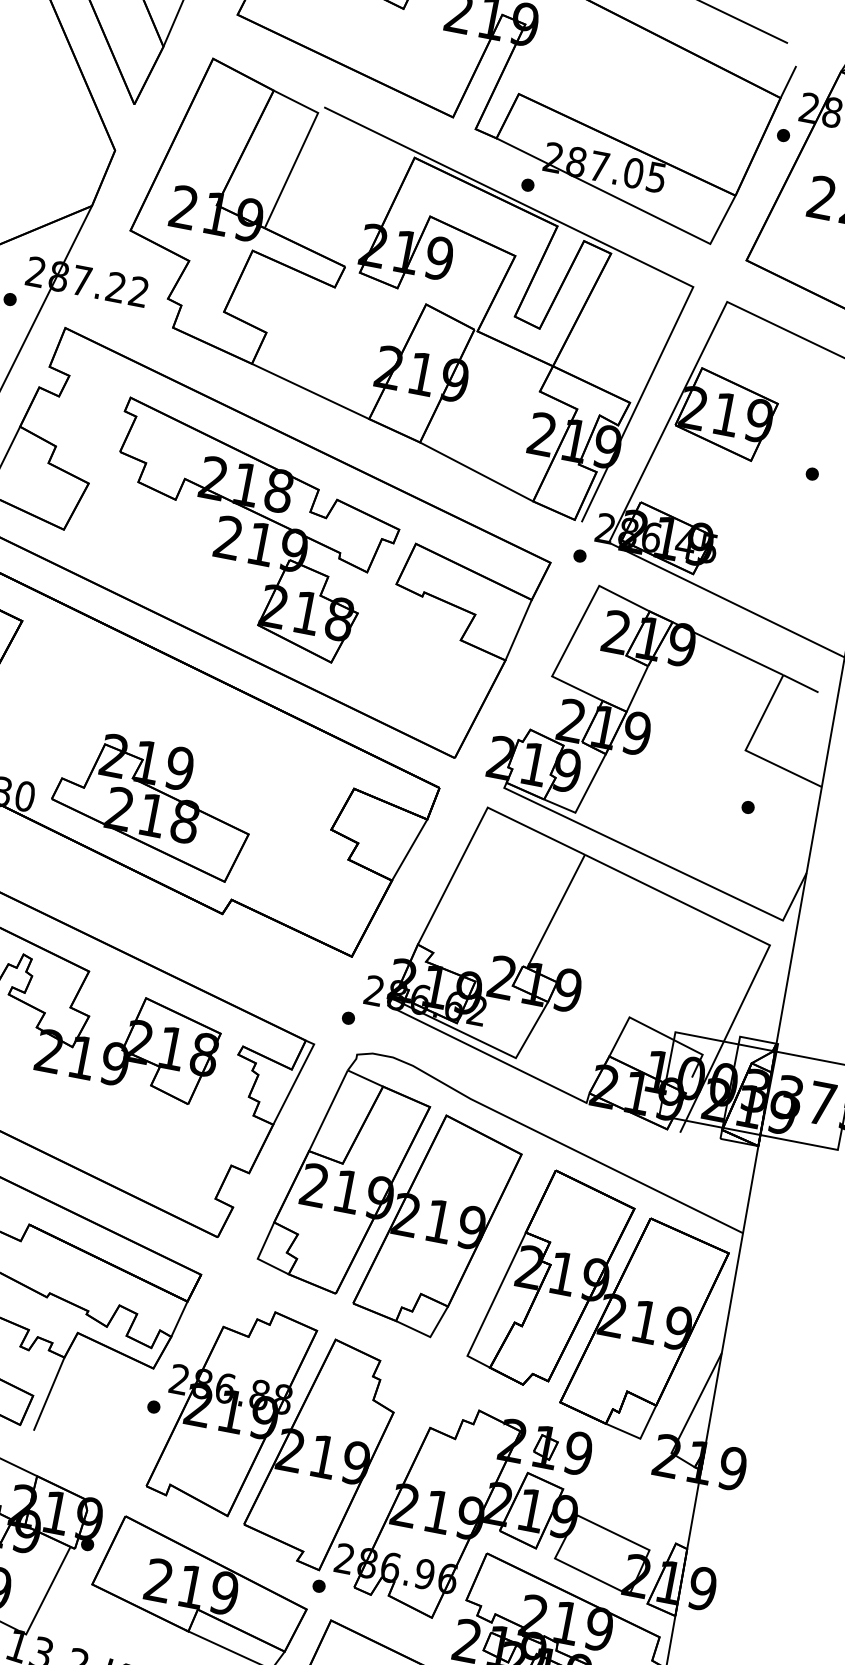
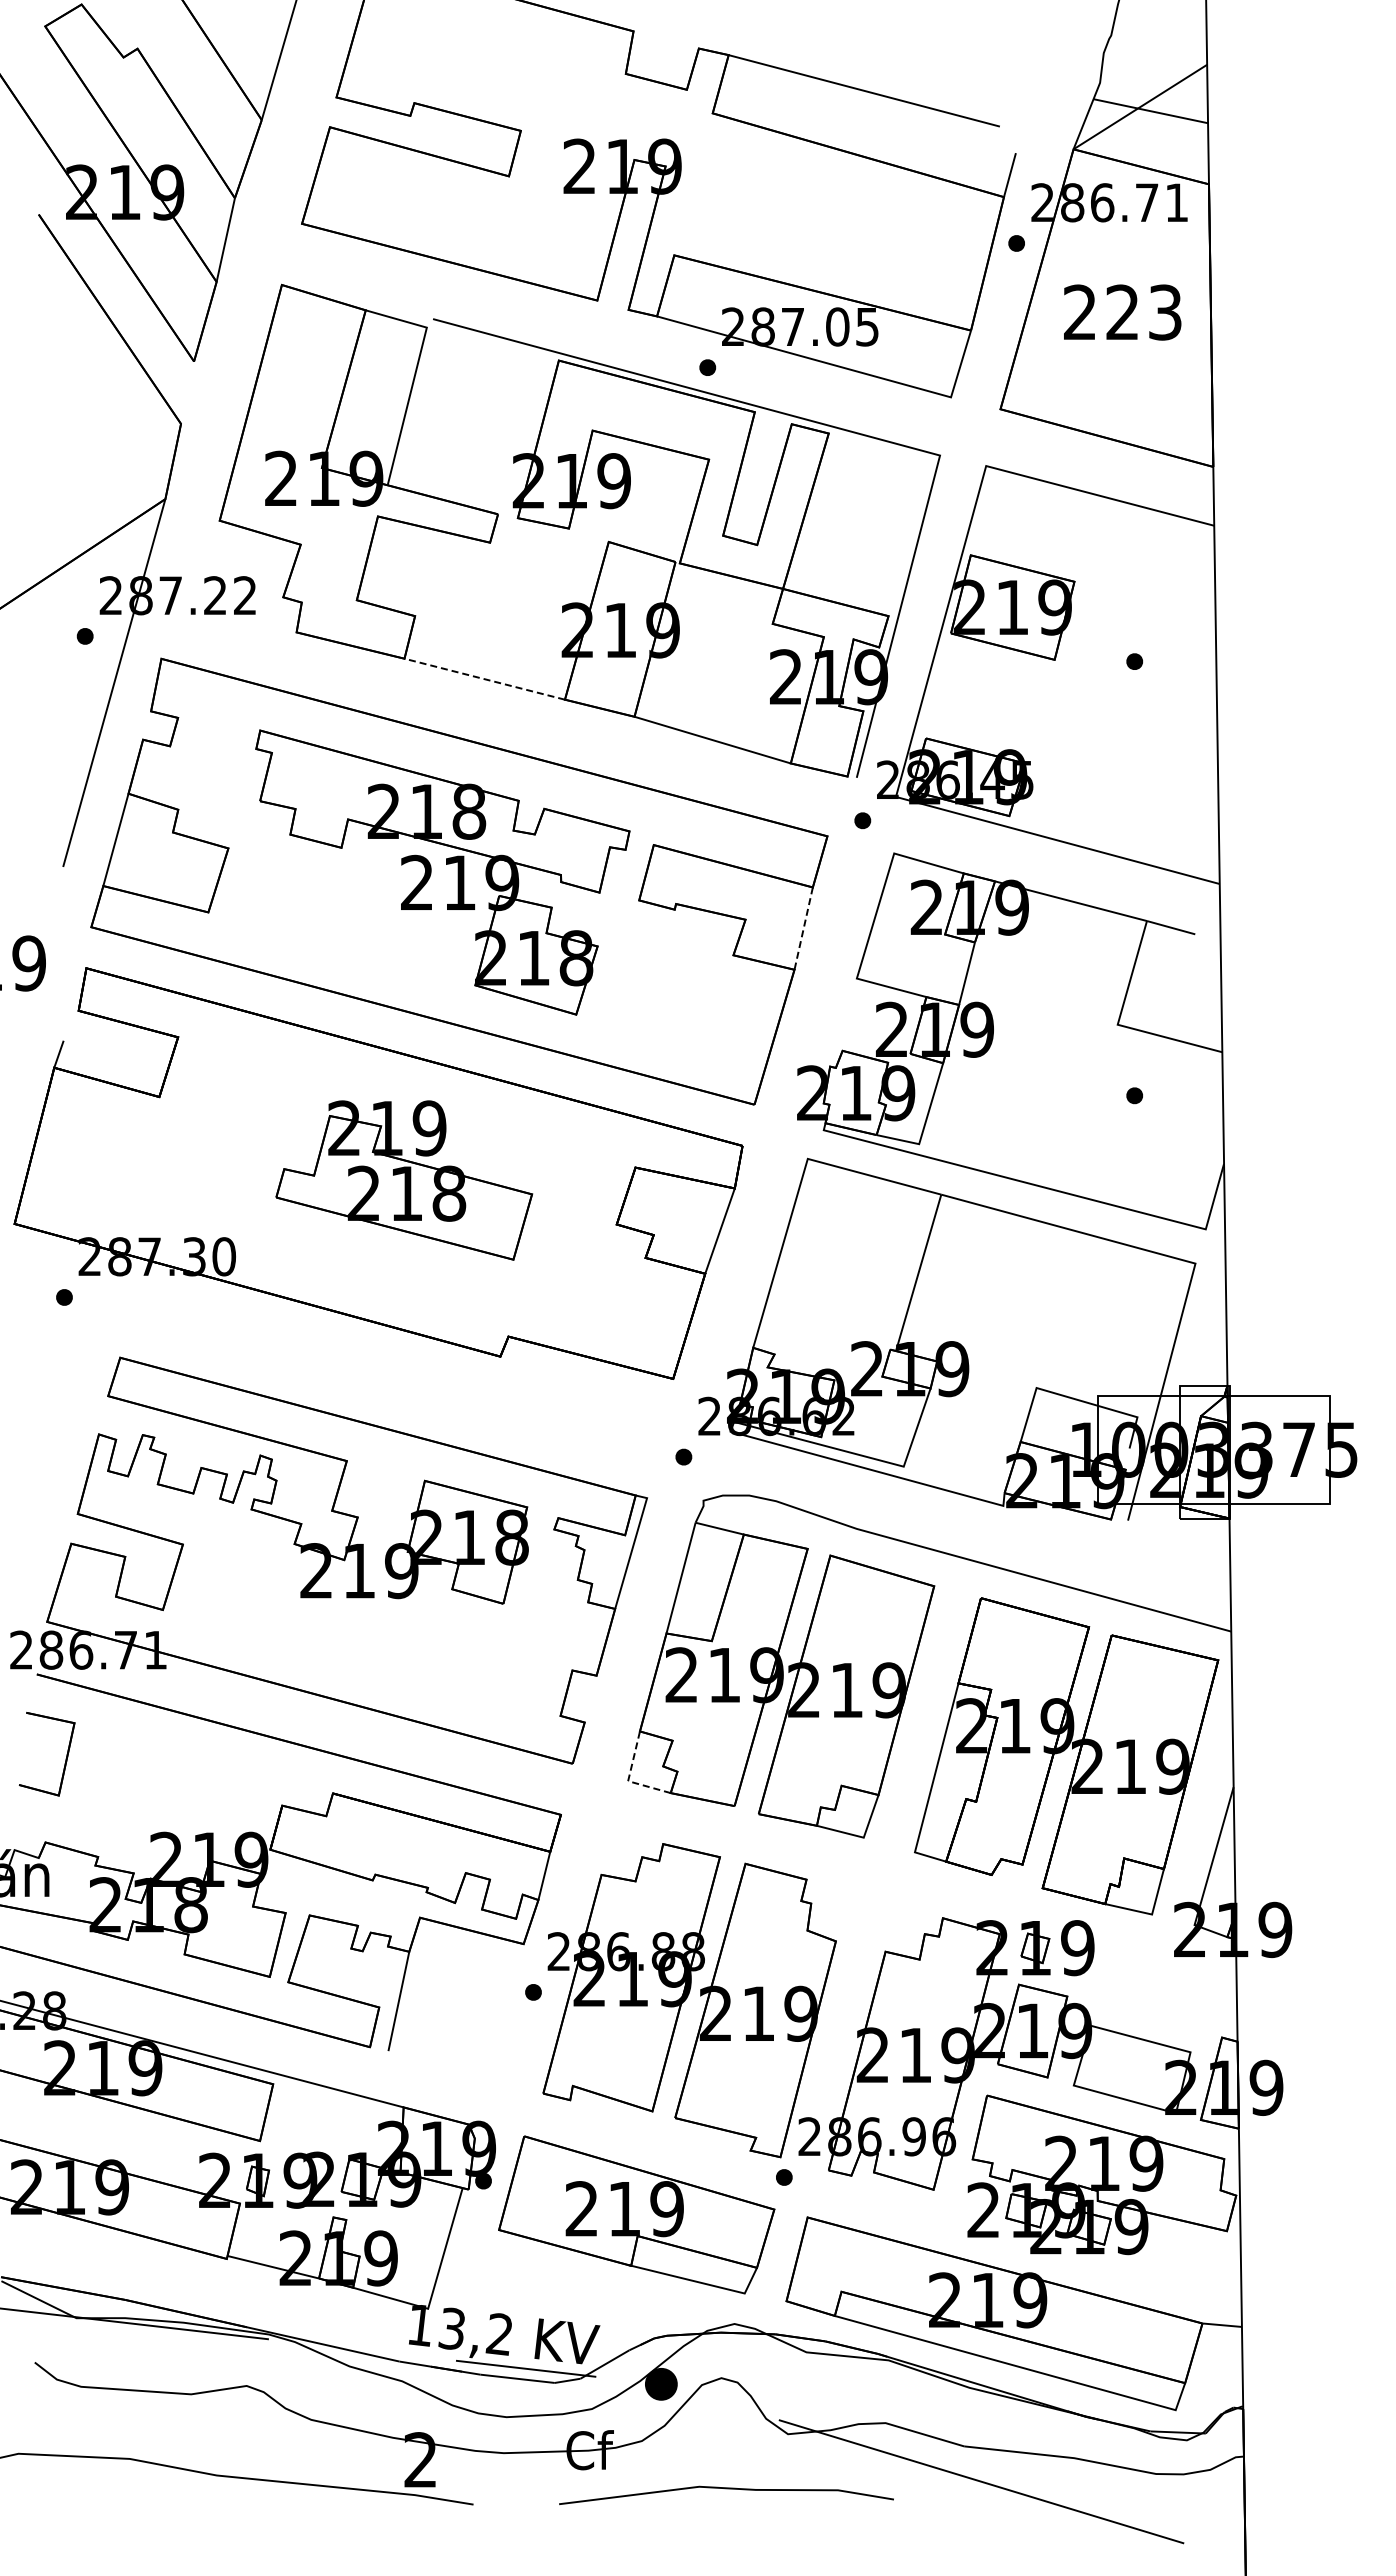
line: (310, 391) -> (484, 679), solid -> dashed
line: (518, 630) -> (803, 929), solid -> dashed
part: (152, 804) -> (404, 1180), moved
line: (258, 1256) -> (628, 1778), solid -> dashed

